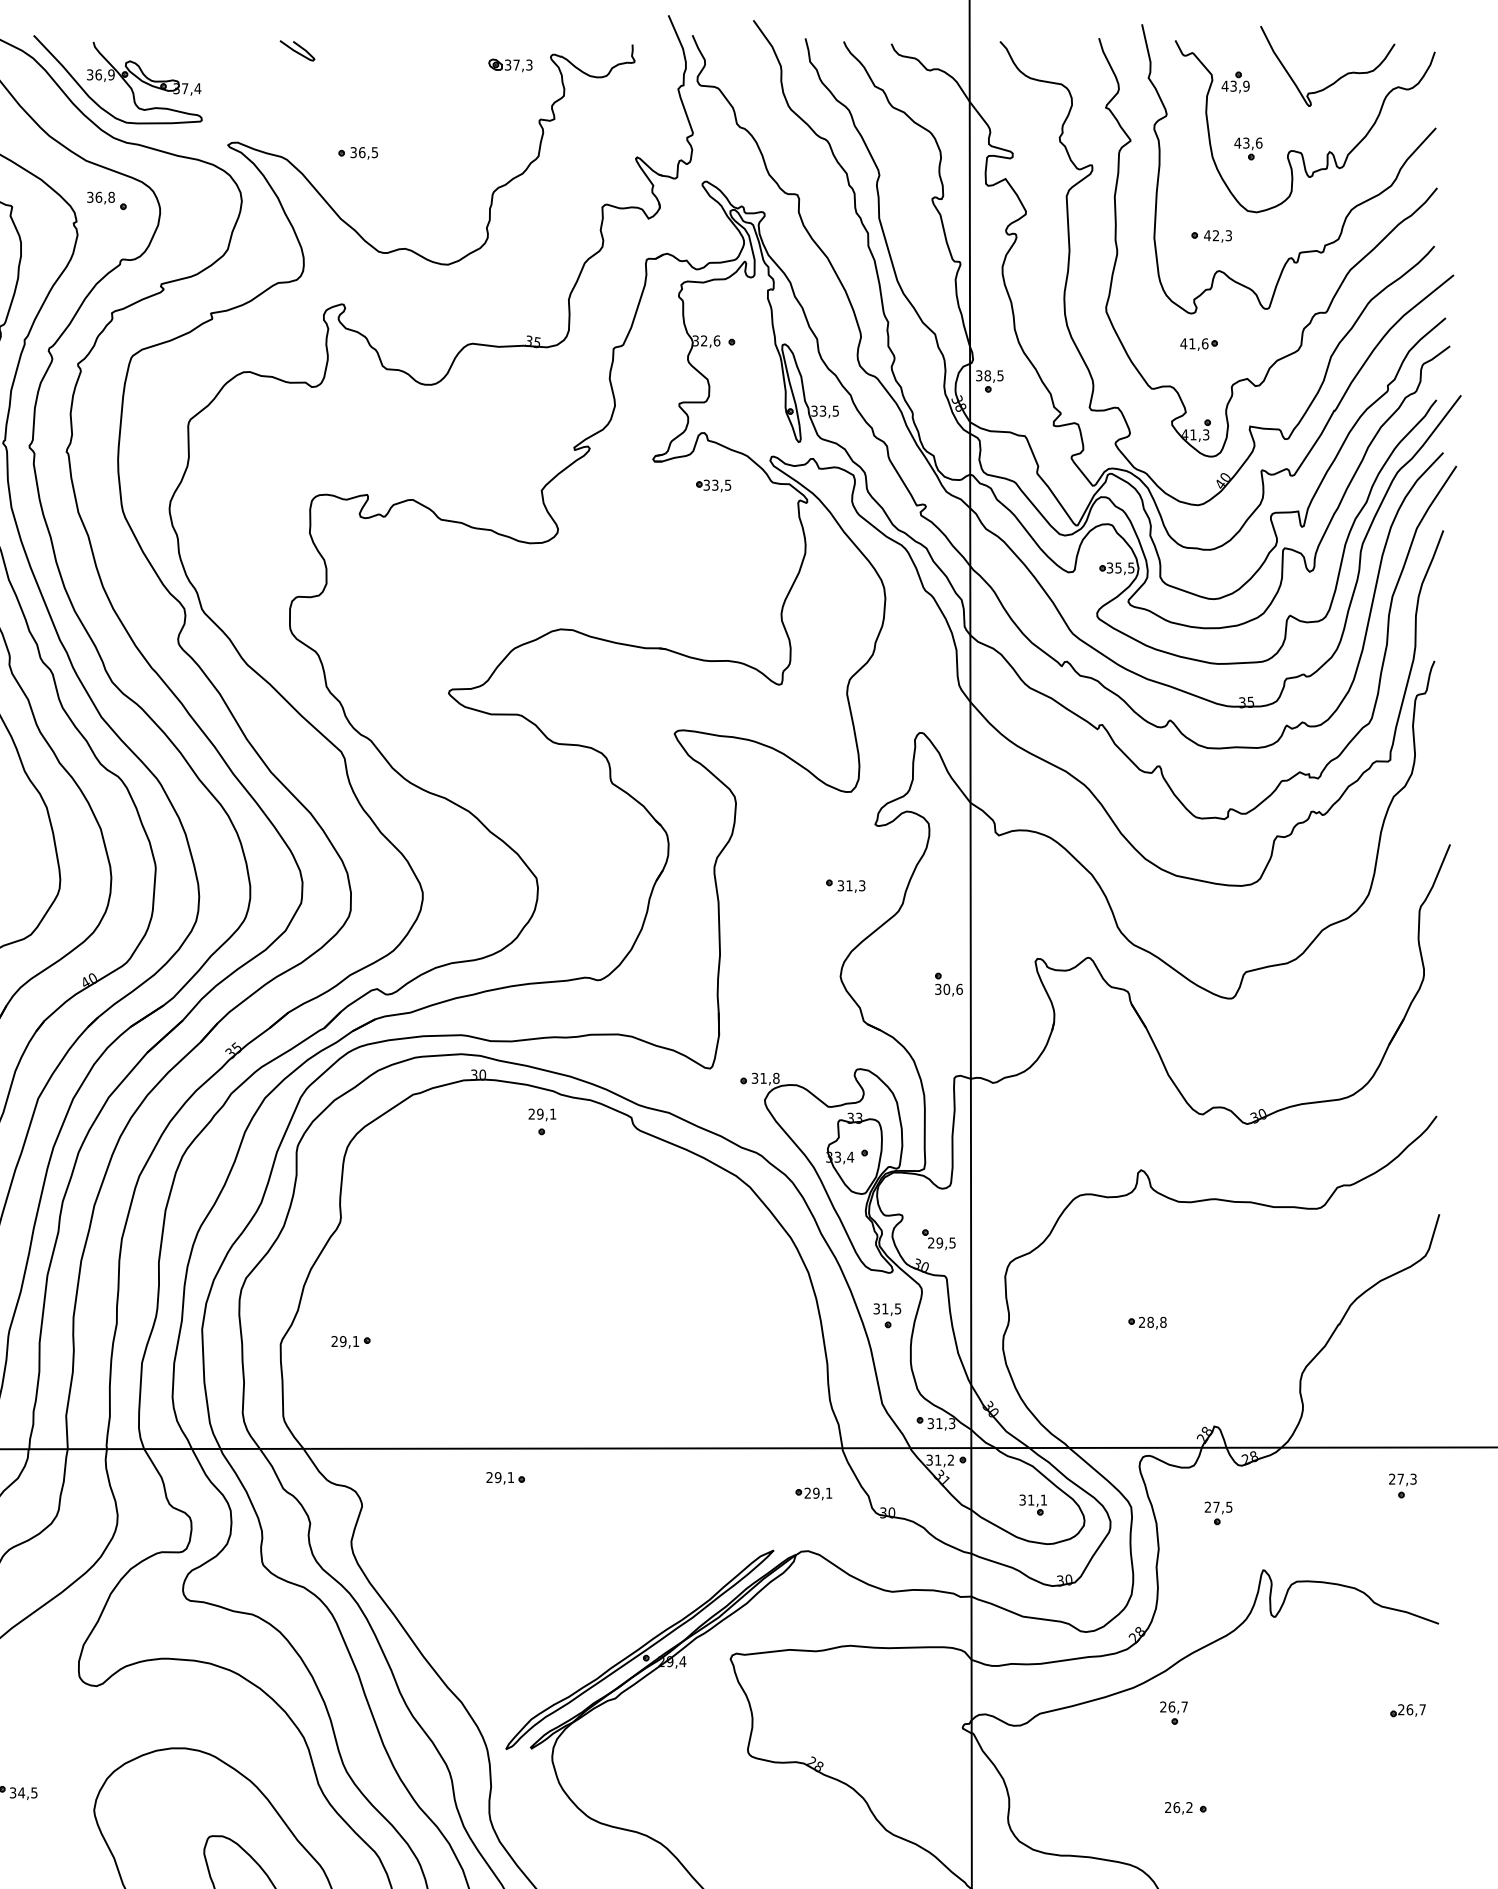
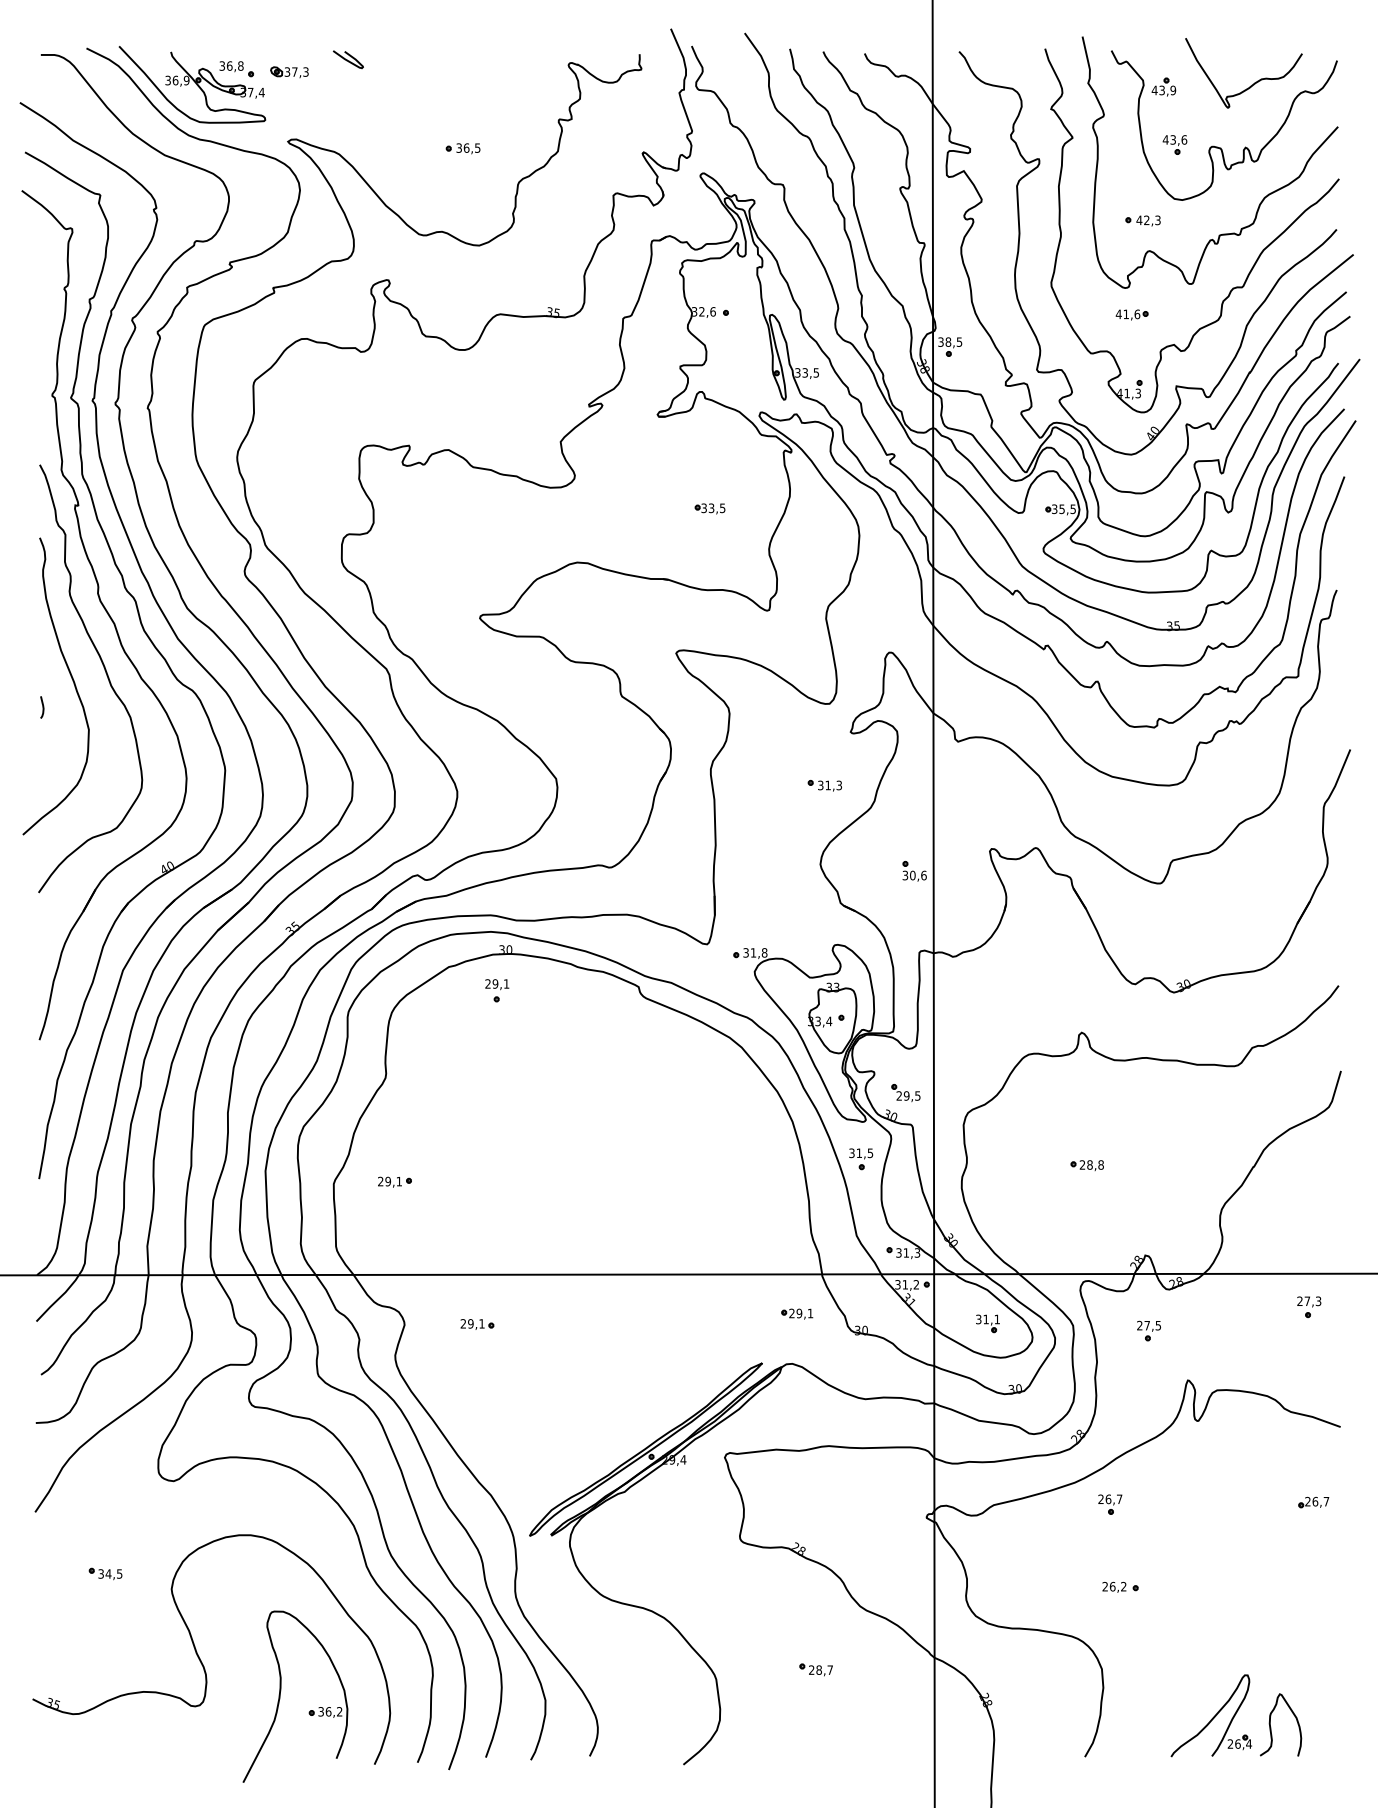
part: (510, 65) -> (289, 72), moved
part: (357, 153) -> (462, 148), moved
part: (106, 201) -> (236, 69), moved
part: (712, 485) -> (709, 508), moved
part: (542, 1121) -> (497, 990), moved
part: (505, 1478) -> (477, 1324), moved

